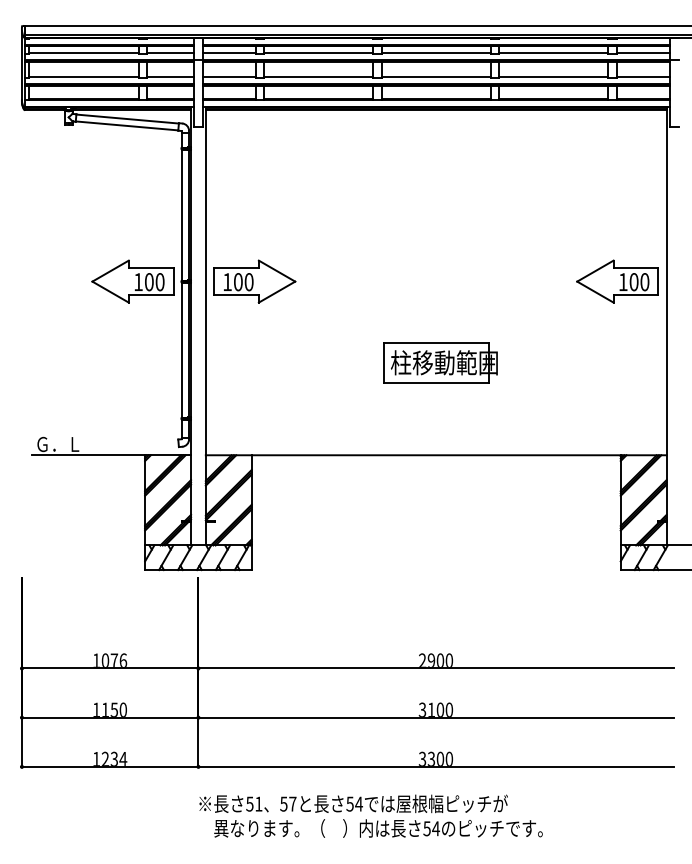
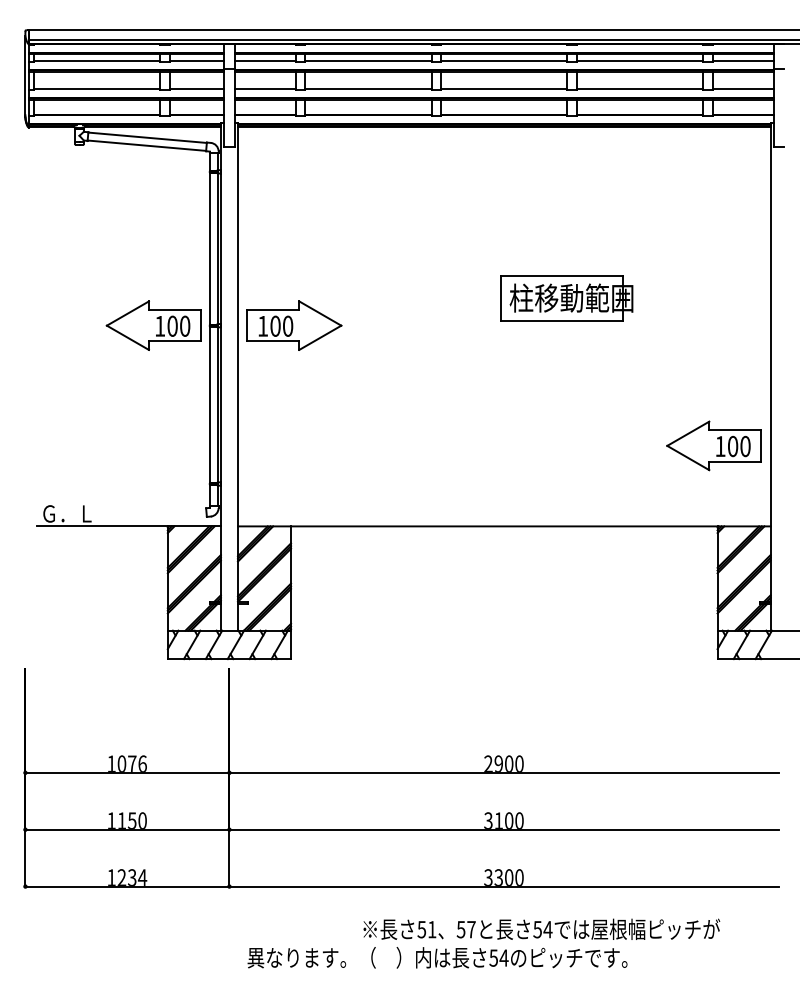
part: (617, 281) -> (713, 445), moved
part: (440, 362) -> (567, 297), moved
text: (353, 803) -> (541, 928), moved

